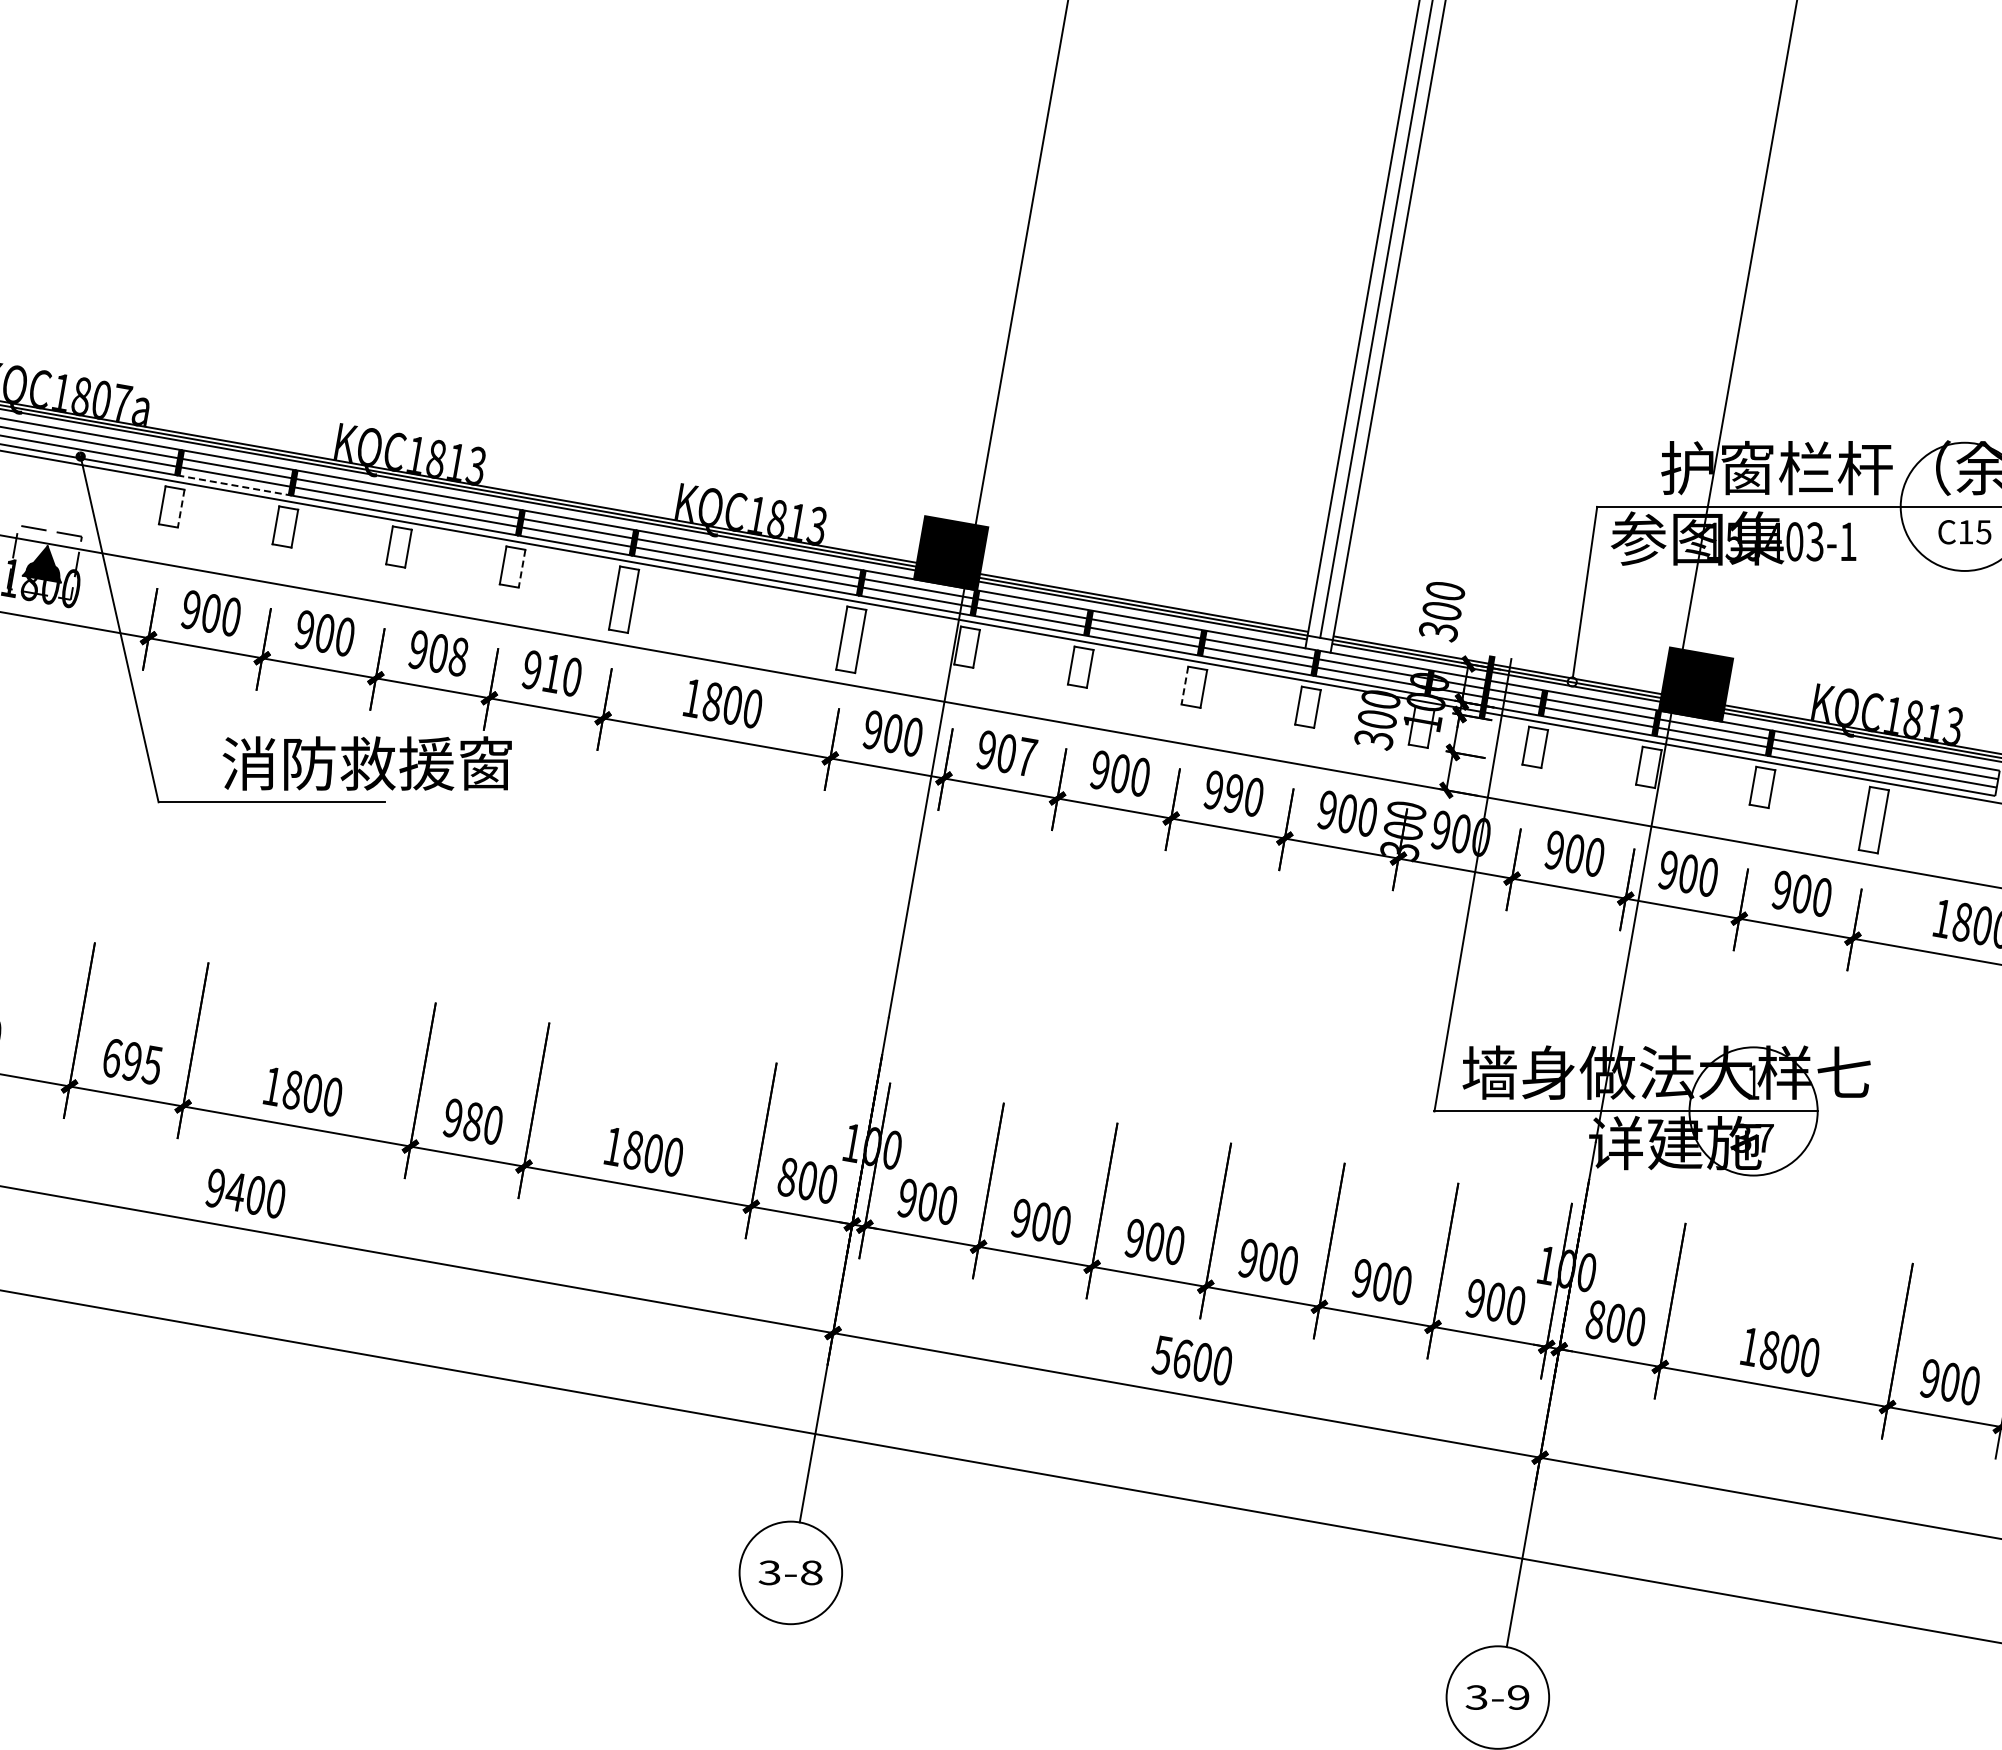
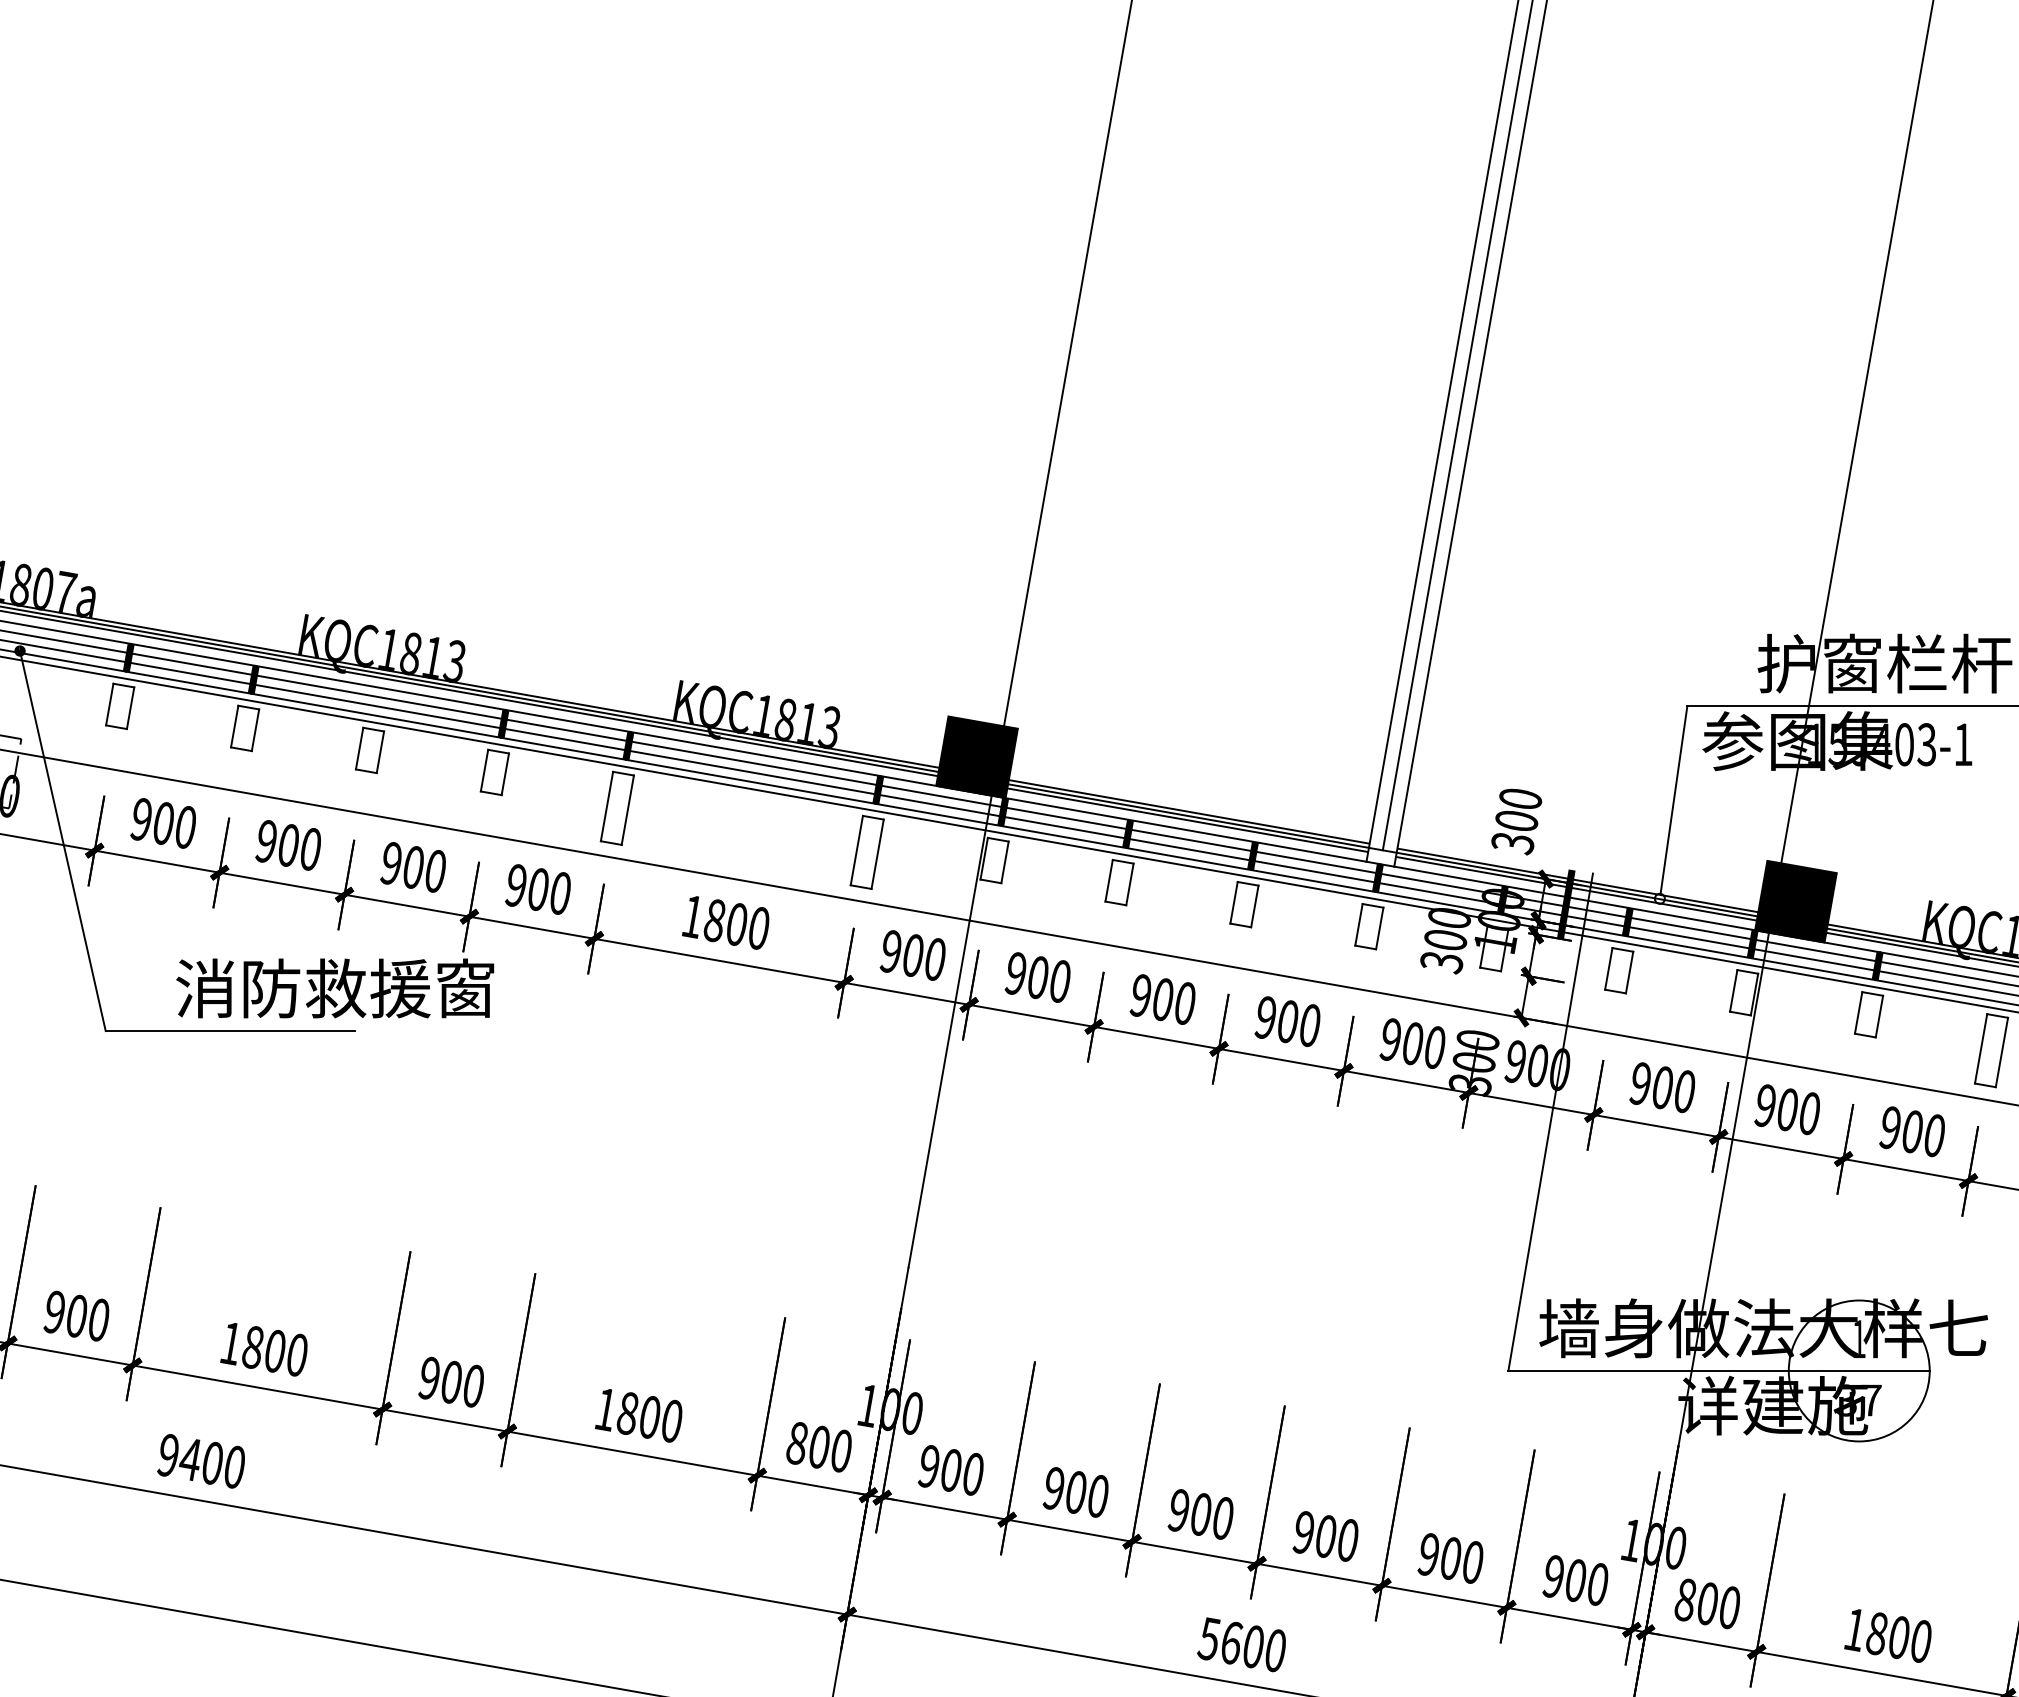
line: (234, 485) -> (189, 682), dashed -> solid
line: (181, 509) -> (130, 709), dashed -> solid
line: (522, 569) -> (505, 775), dashed -> solid
text: (458, 656) -> (435, 870), 908 -> 900
text: (551, 673) -> (537, 889), 910 -> 900
line: (1184, 686) -> (1233, 903), dashed -> solid
text: (1027, 756) -> (1060, 980), 907 -> 900
text: (1233, 793) -> (1287, 1021), 990 -> 900
text: (132, 1061) -> (77, 1316), 695 -> 900
text: (472, 1121) -> (450, 1382), 980 -> 900

